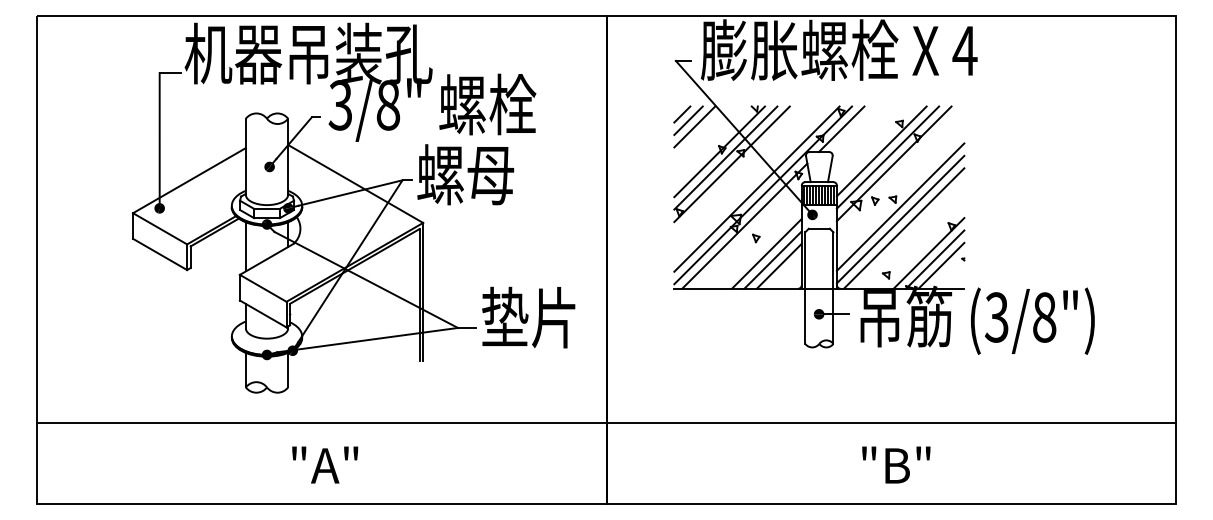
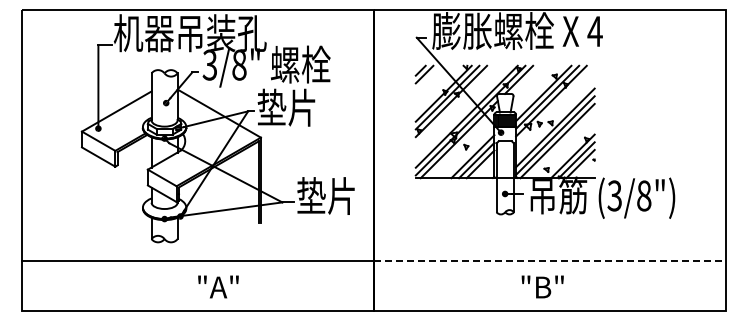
line: (694, 127) -> (428, 78), removed
text: (464, 174) -> (286, 107), 螺母 -> 垫片
line: (891, 422) -> (549, 260), solid -> dashed
text: (325, 464) -> (218, 286), moved
text: (895, 464) -> (542, 286), moved

